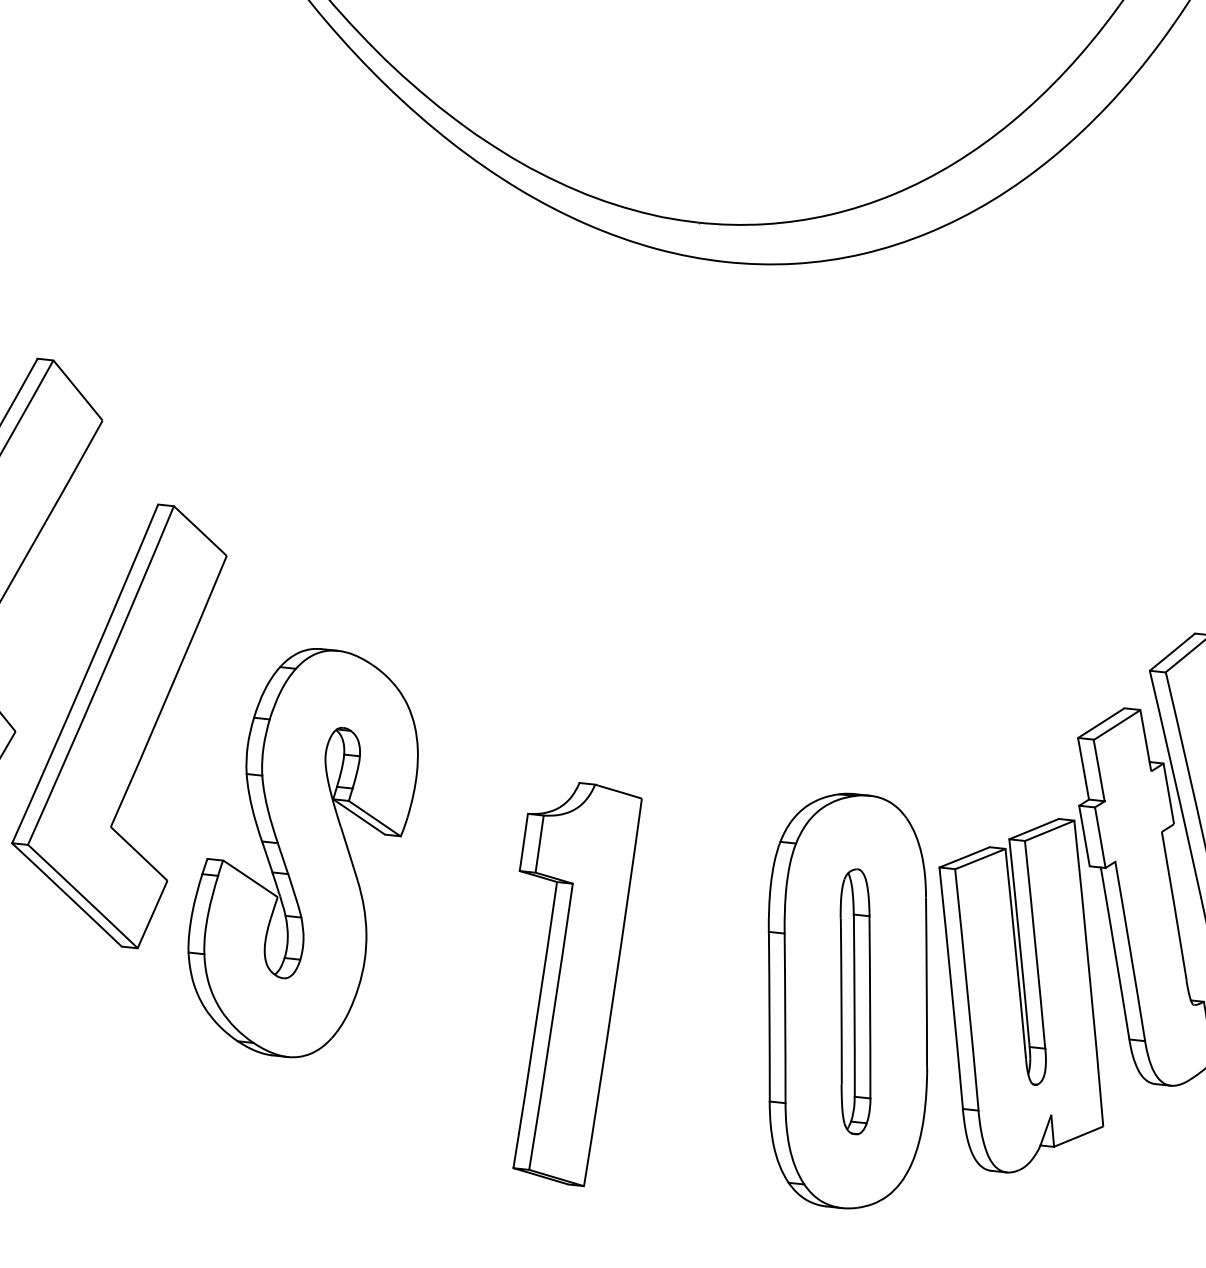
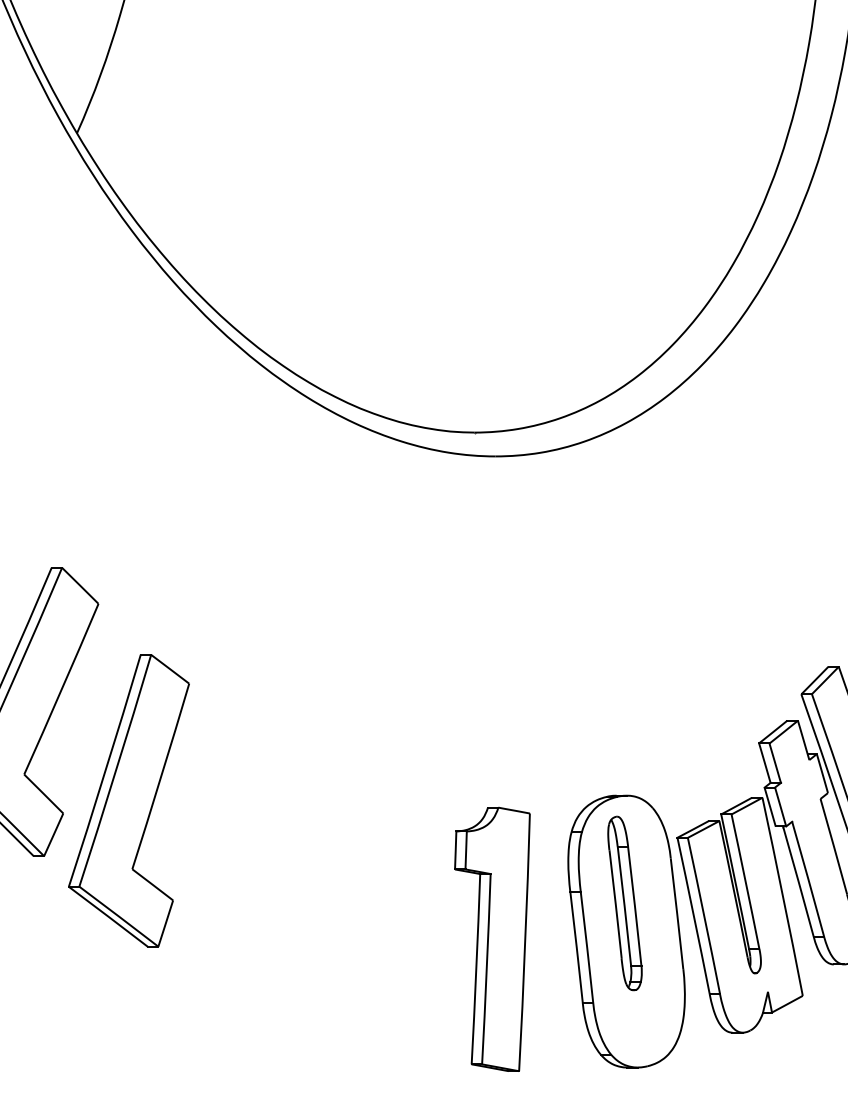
part: (302, 852) -> (259, 872), removed
part: (565, 981) -> (492, 938), moved
part: (854, 1001) -> (624, 903), moved

